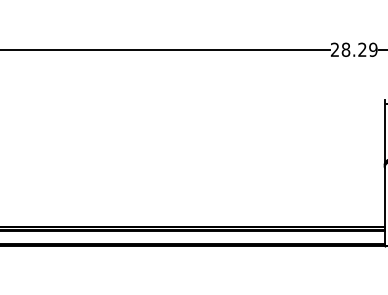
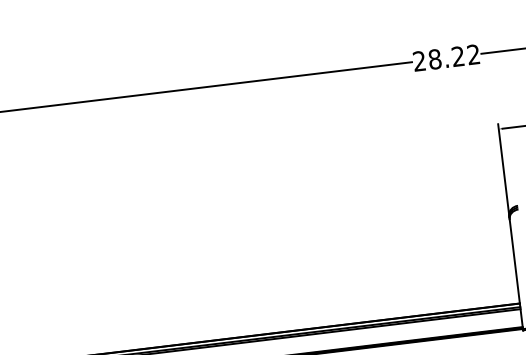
text: (373, 49) -> (473, 54), 28.29 -> 28.22

